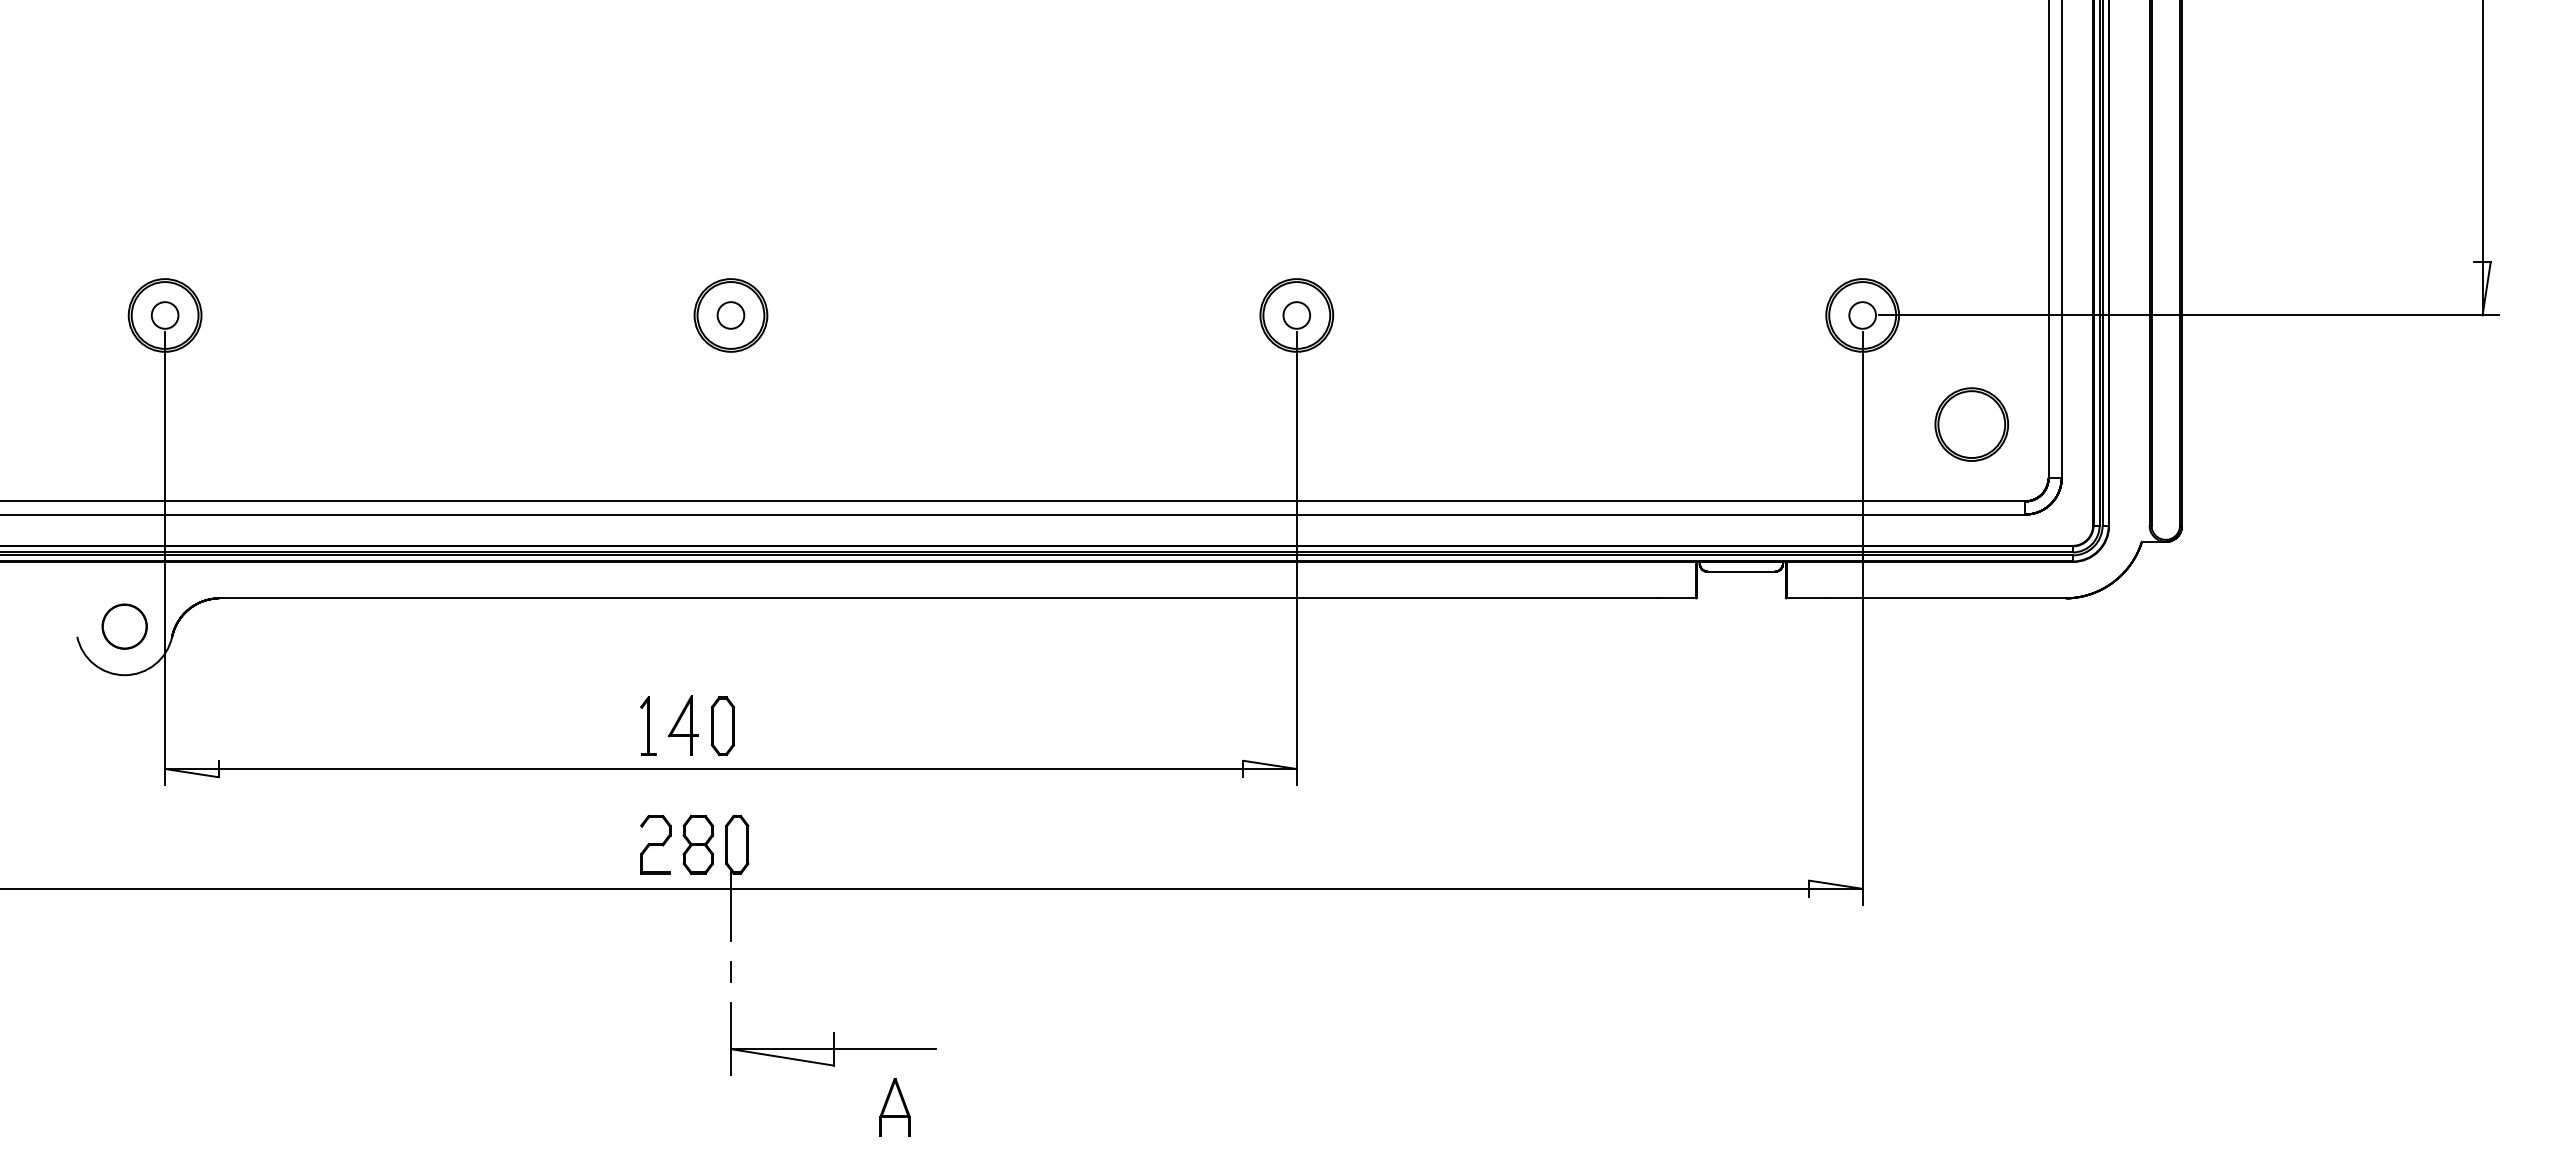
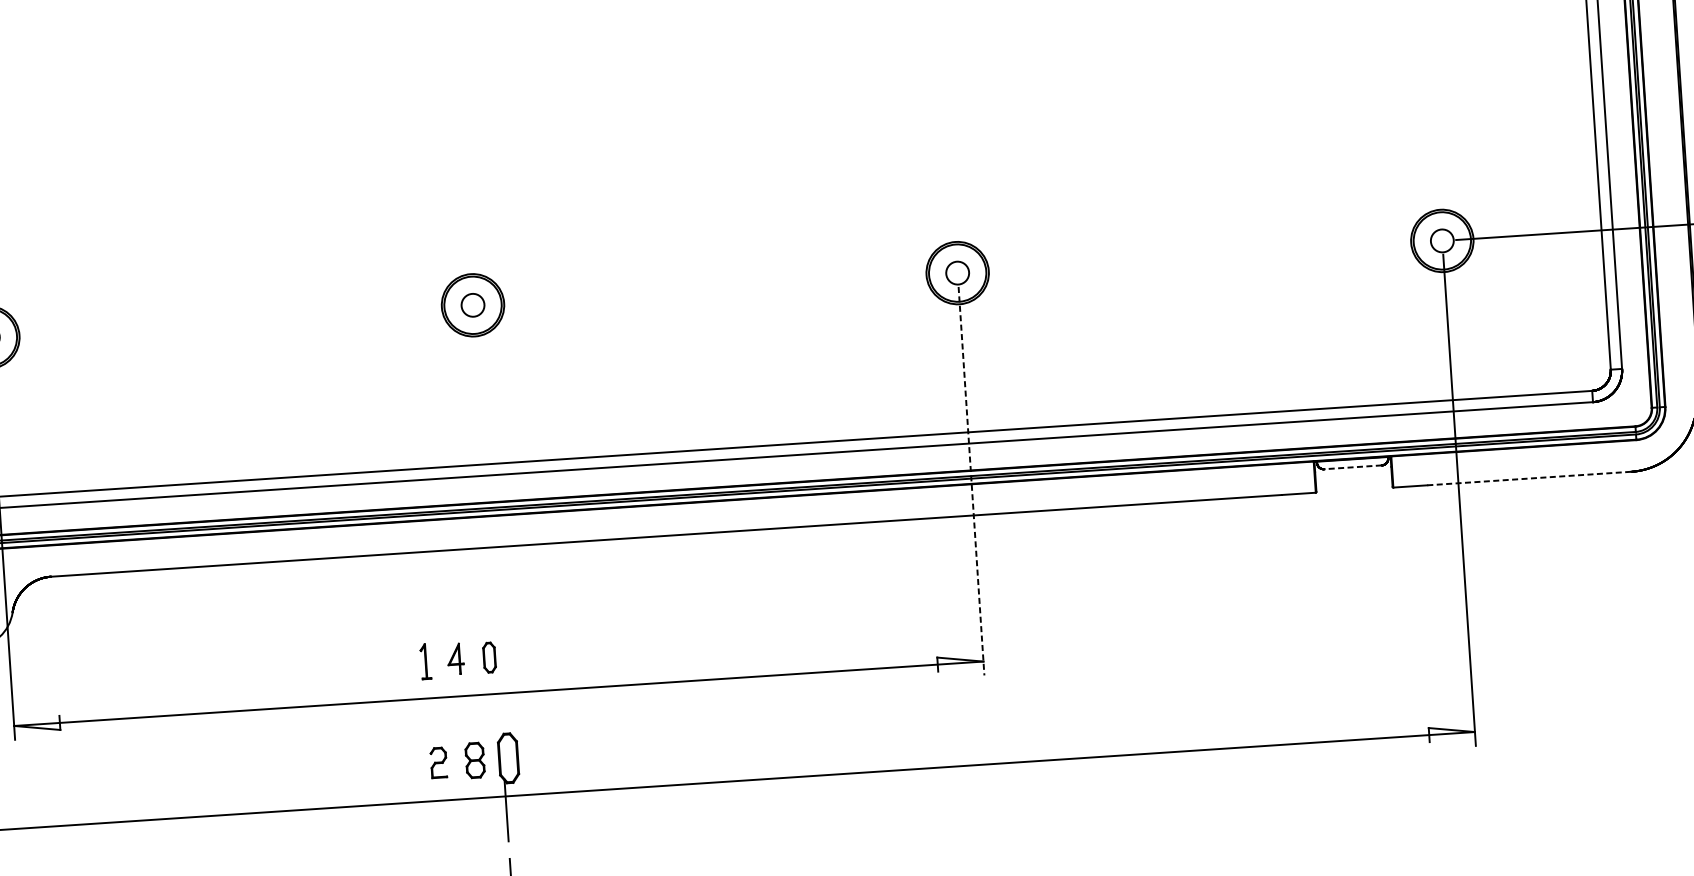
part: (1971, 424) -> (1541, 328), removed
line: (1296, 558) -> (971, 481), solid -> dashed
line: (1741, 571) -> (1353, 467), solid -> dashed
line: (1946, 598) -> (1530, 478), solid -> dashed
part: (648, 725) -> (425, 661), size x0.7
part: (683, 725) -> (455, 659), size x0.6
part: (722, 726) -> (489, 657), size x0.6
part: (655, 844) -> (438, 762), size x0.6
part: (697, 844) -> (474, 760), size x0.7

